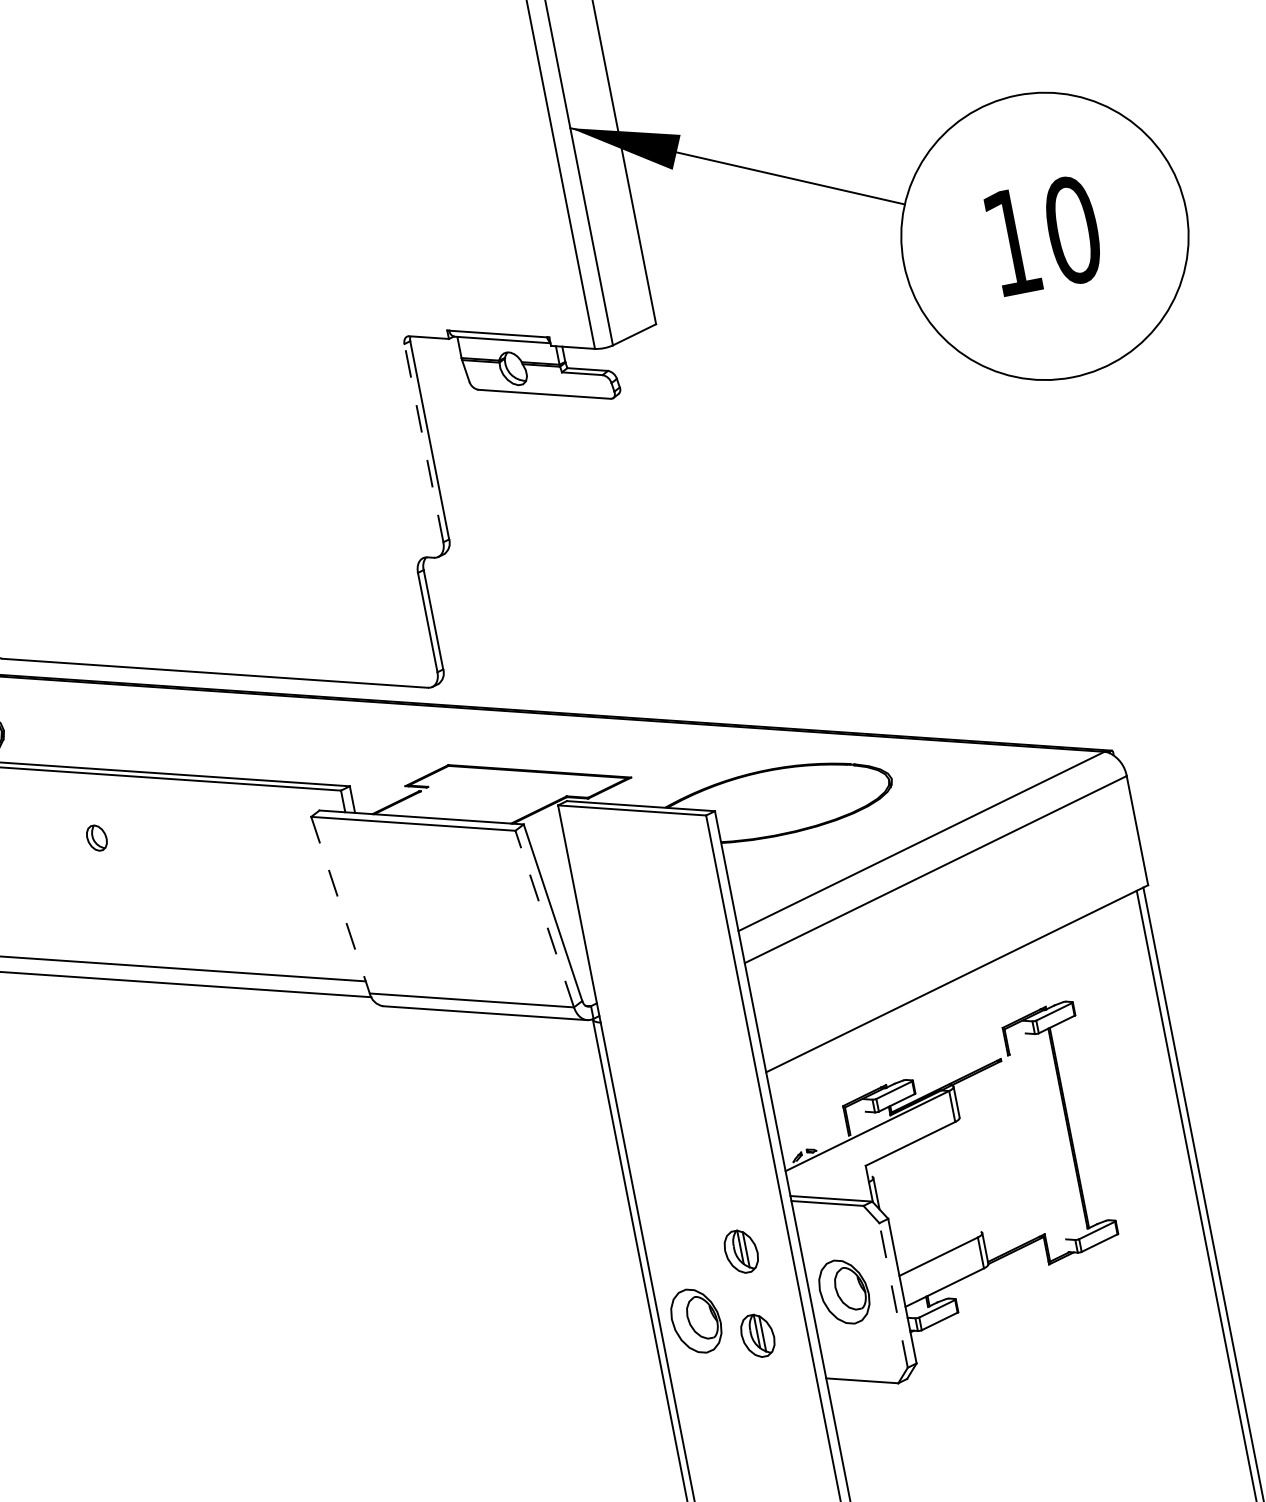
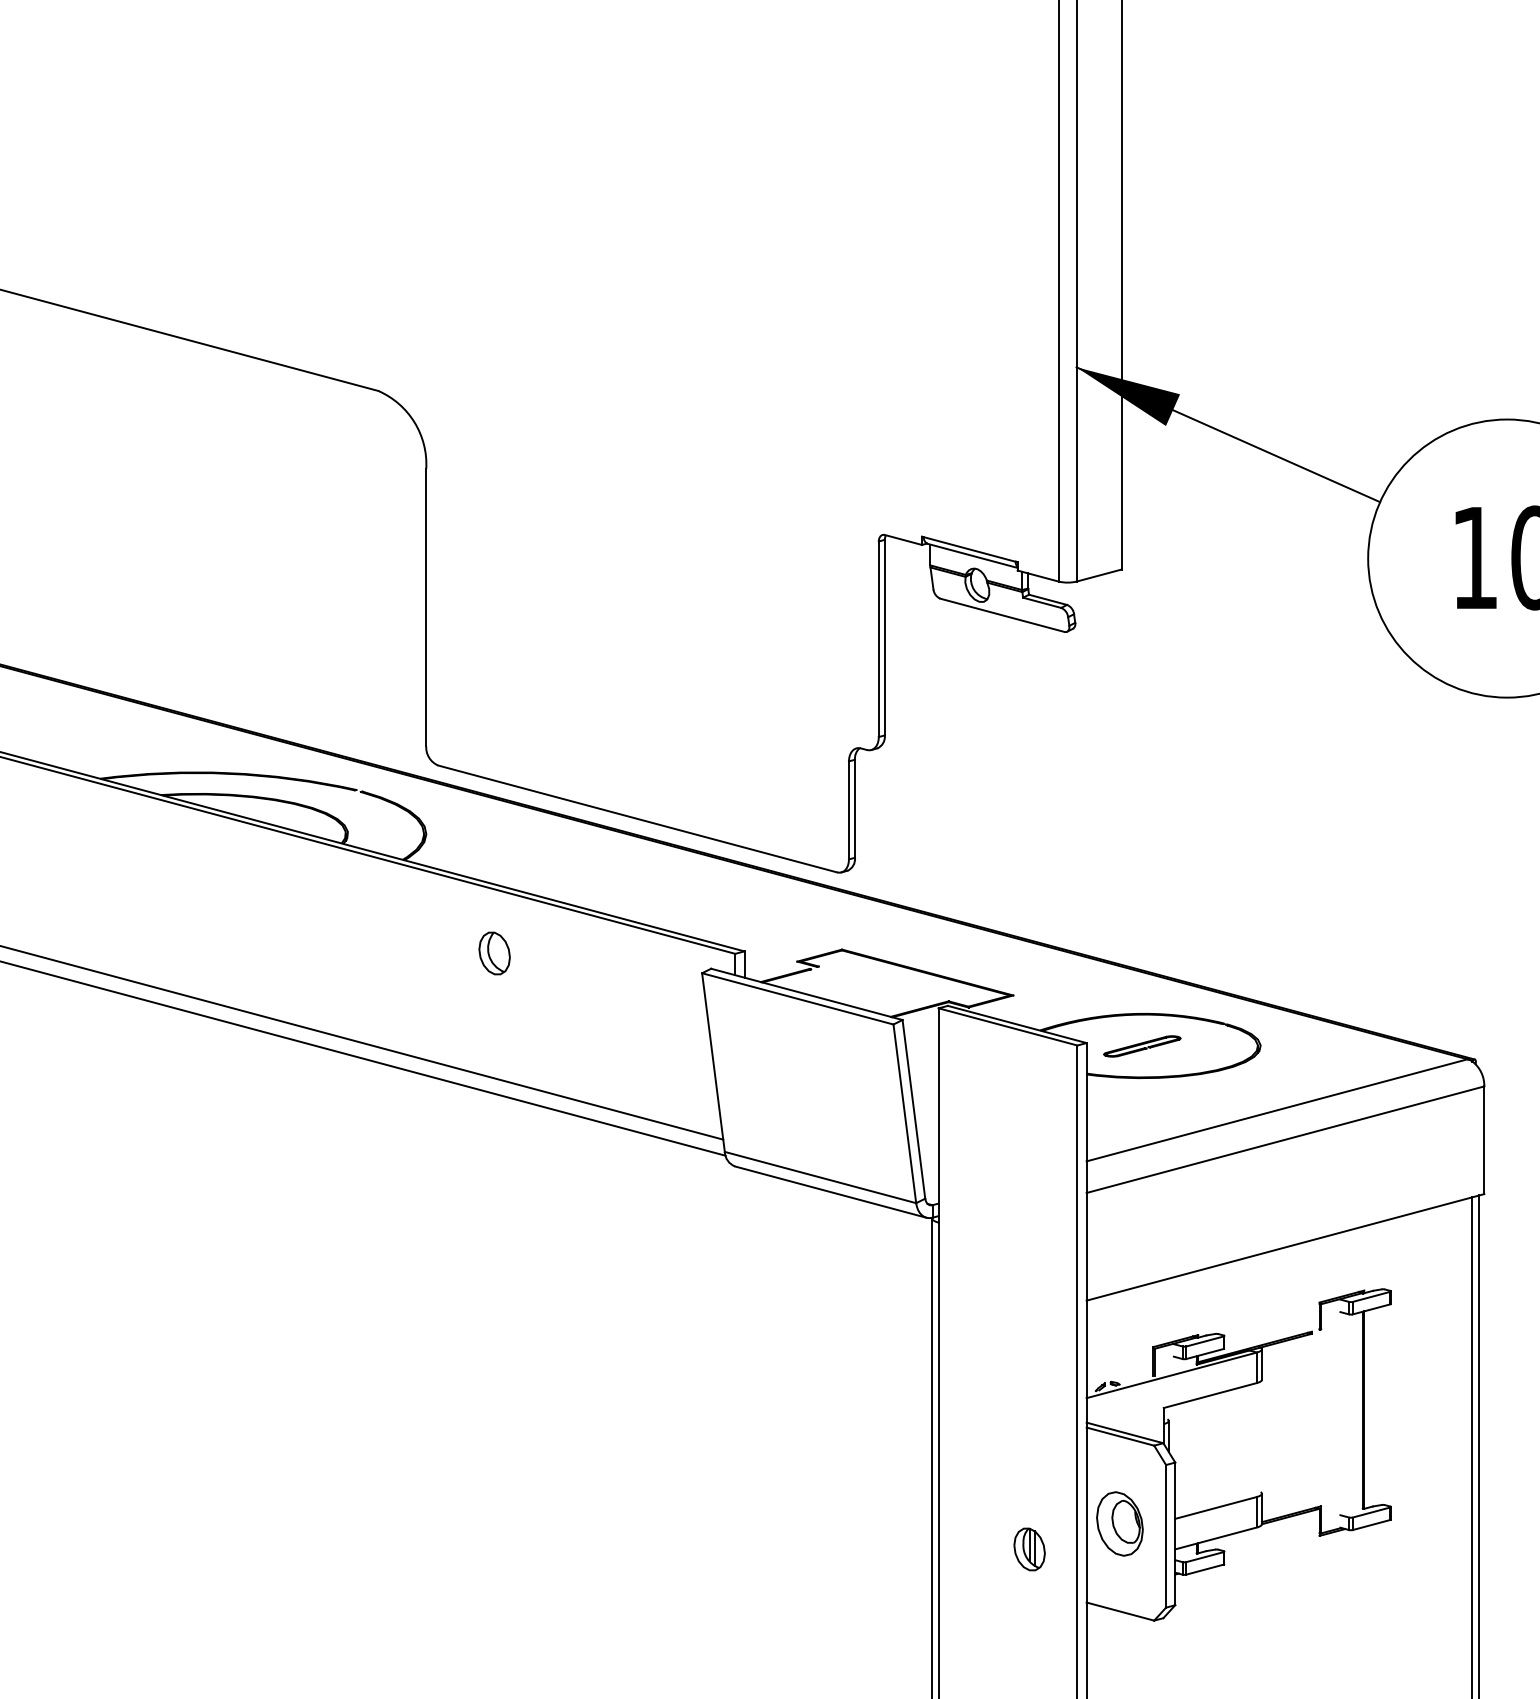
line: (423, 443) -> (878, 639), dashed -> solid
part: (772, 803) -> (1142, 1046), added
part: (96, 838) -> (494, 953), size x1.67
line: (340, 906) -> (713, 1063), dashed -> solid
line: (544, 918) -> (904, 1113), dashed -> solid
part: (741, 1251) -> (1029, 1466), removed
line: (893, 1294) -> (1166, 1535), dashed -> solid
part: (695, 1320) -> (973, 1523), removed

